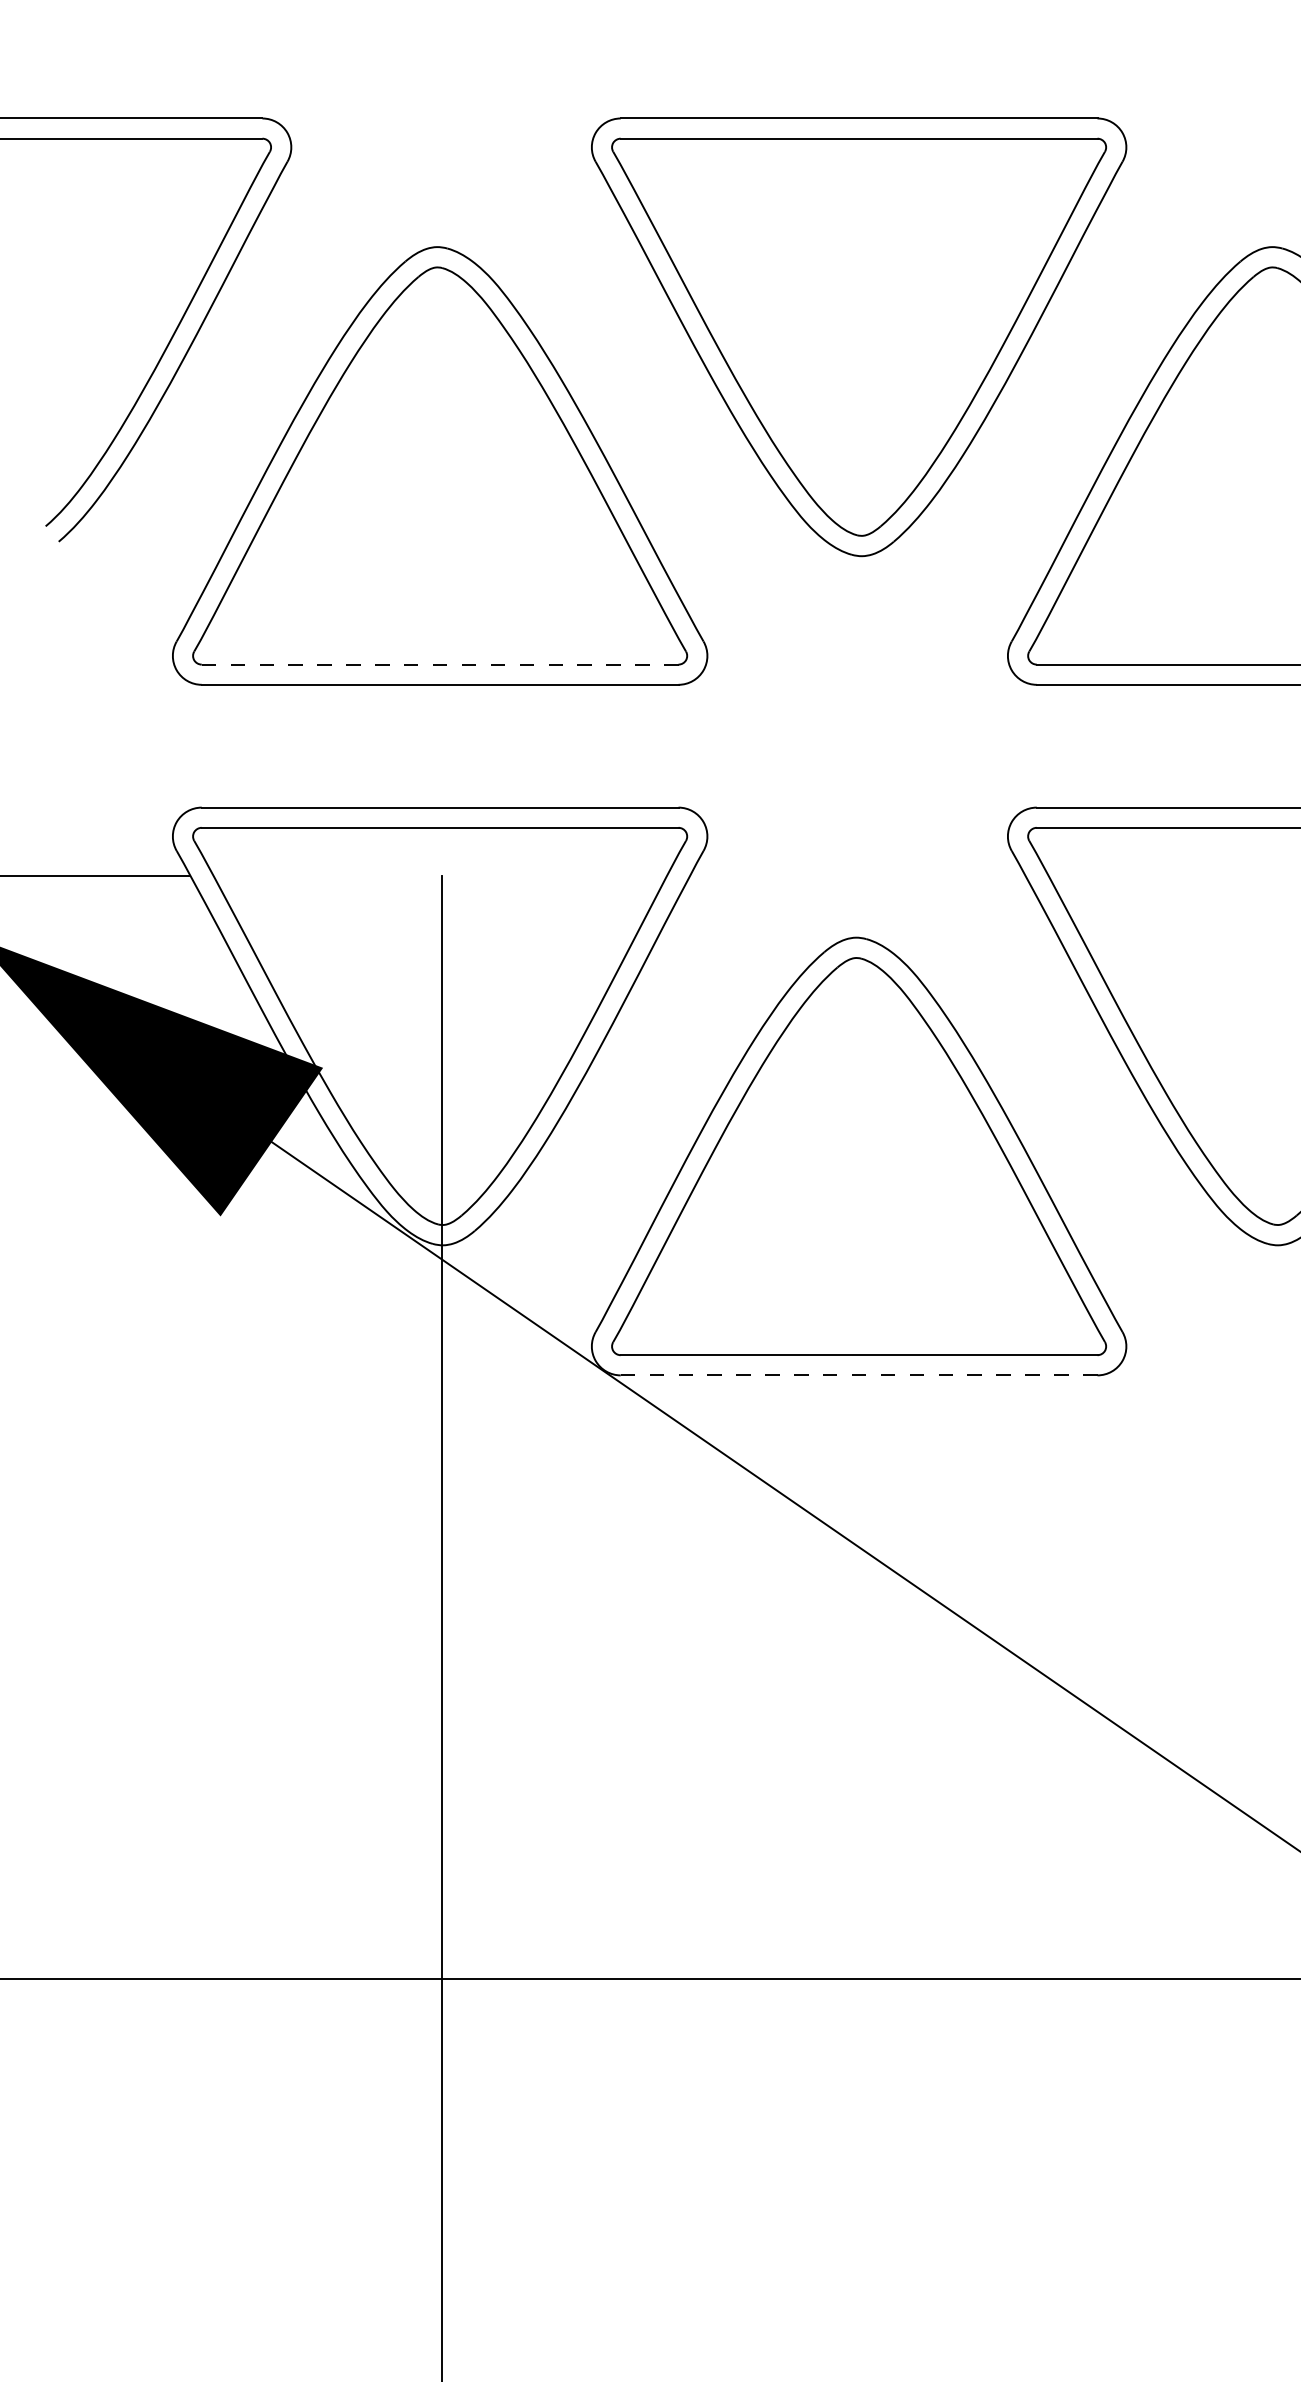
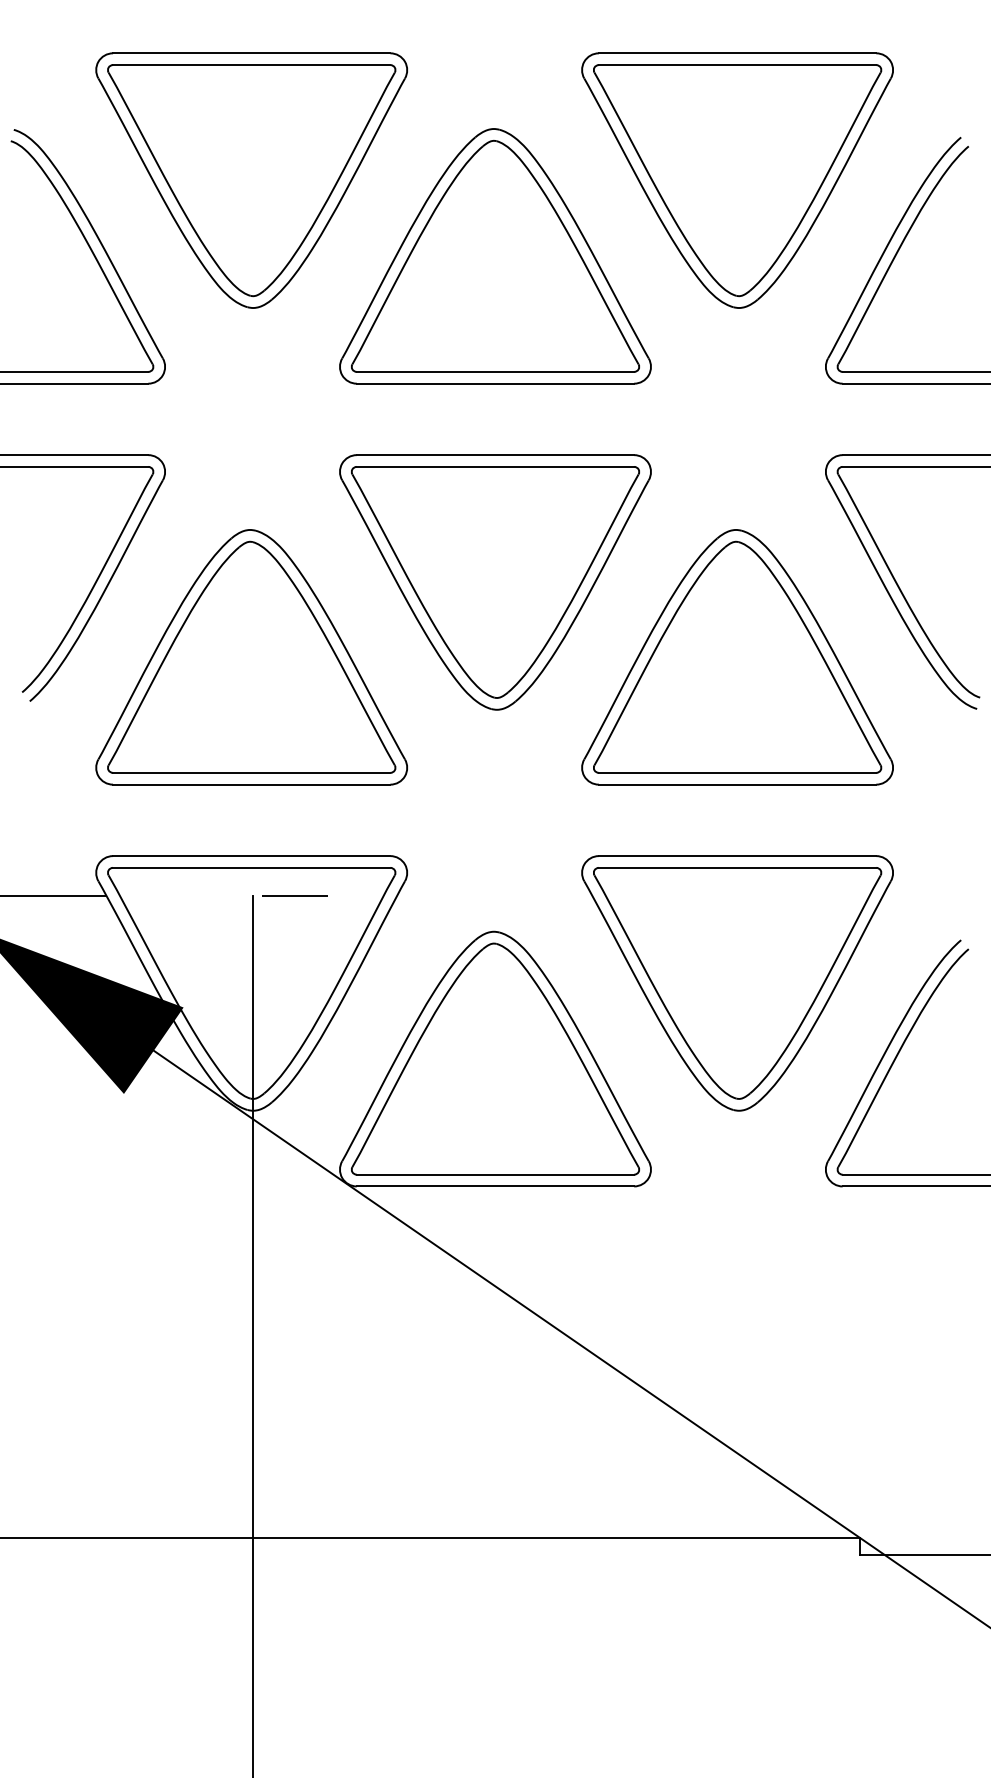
line: (439, 663) -> (251, 772), dashed -> solid
line: (513, 875) -> (294, 895), added
line: (859, 1375) -> (495, 1186), dashed -> solid

